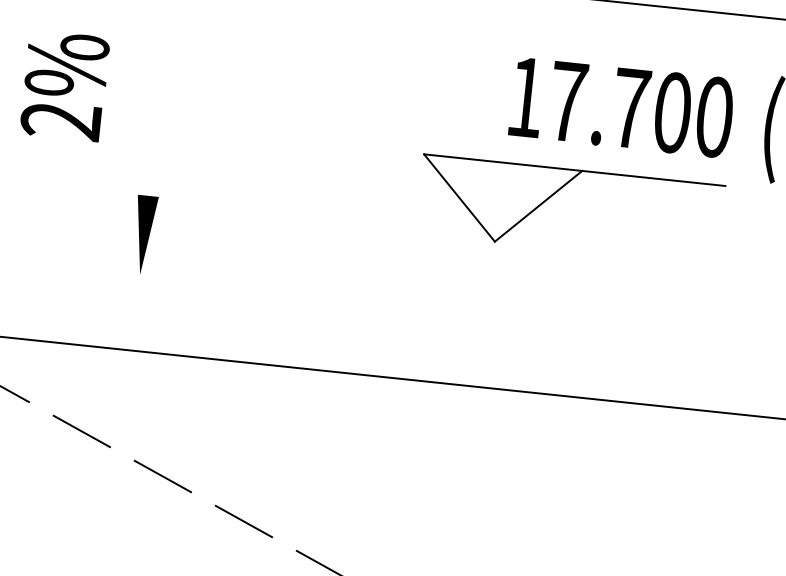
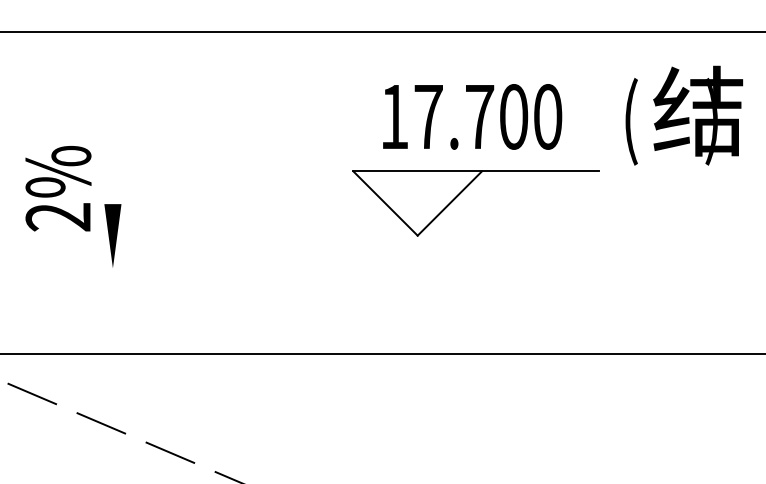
text: (65, 85) -> (58, 188), moved
text: (621, 106) -> (472, 116), moved
line: (143, 234) -> (112, 235), moved

